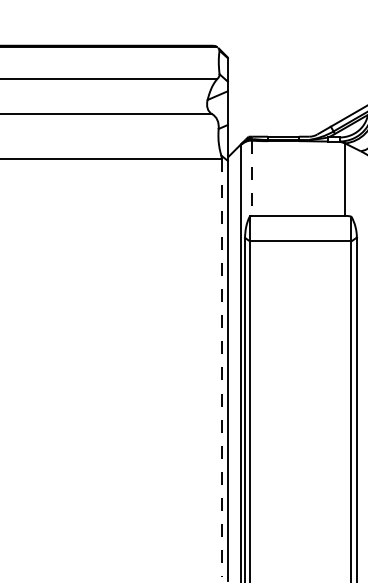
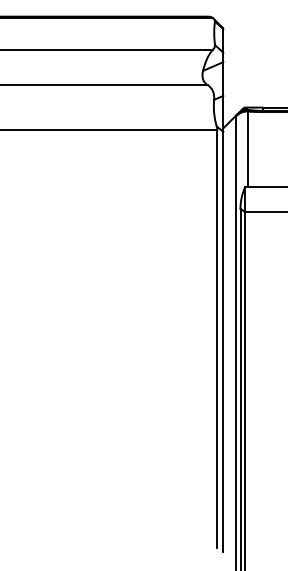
line: (252, 178) -> (247, 149), dashed -> solid
line: (222, 368) -> (217, 339), dashed -> solid

